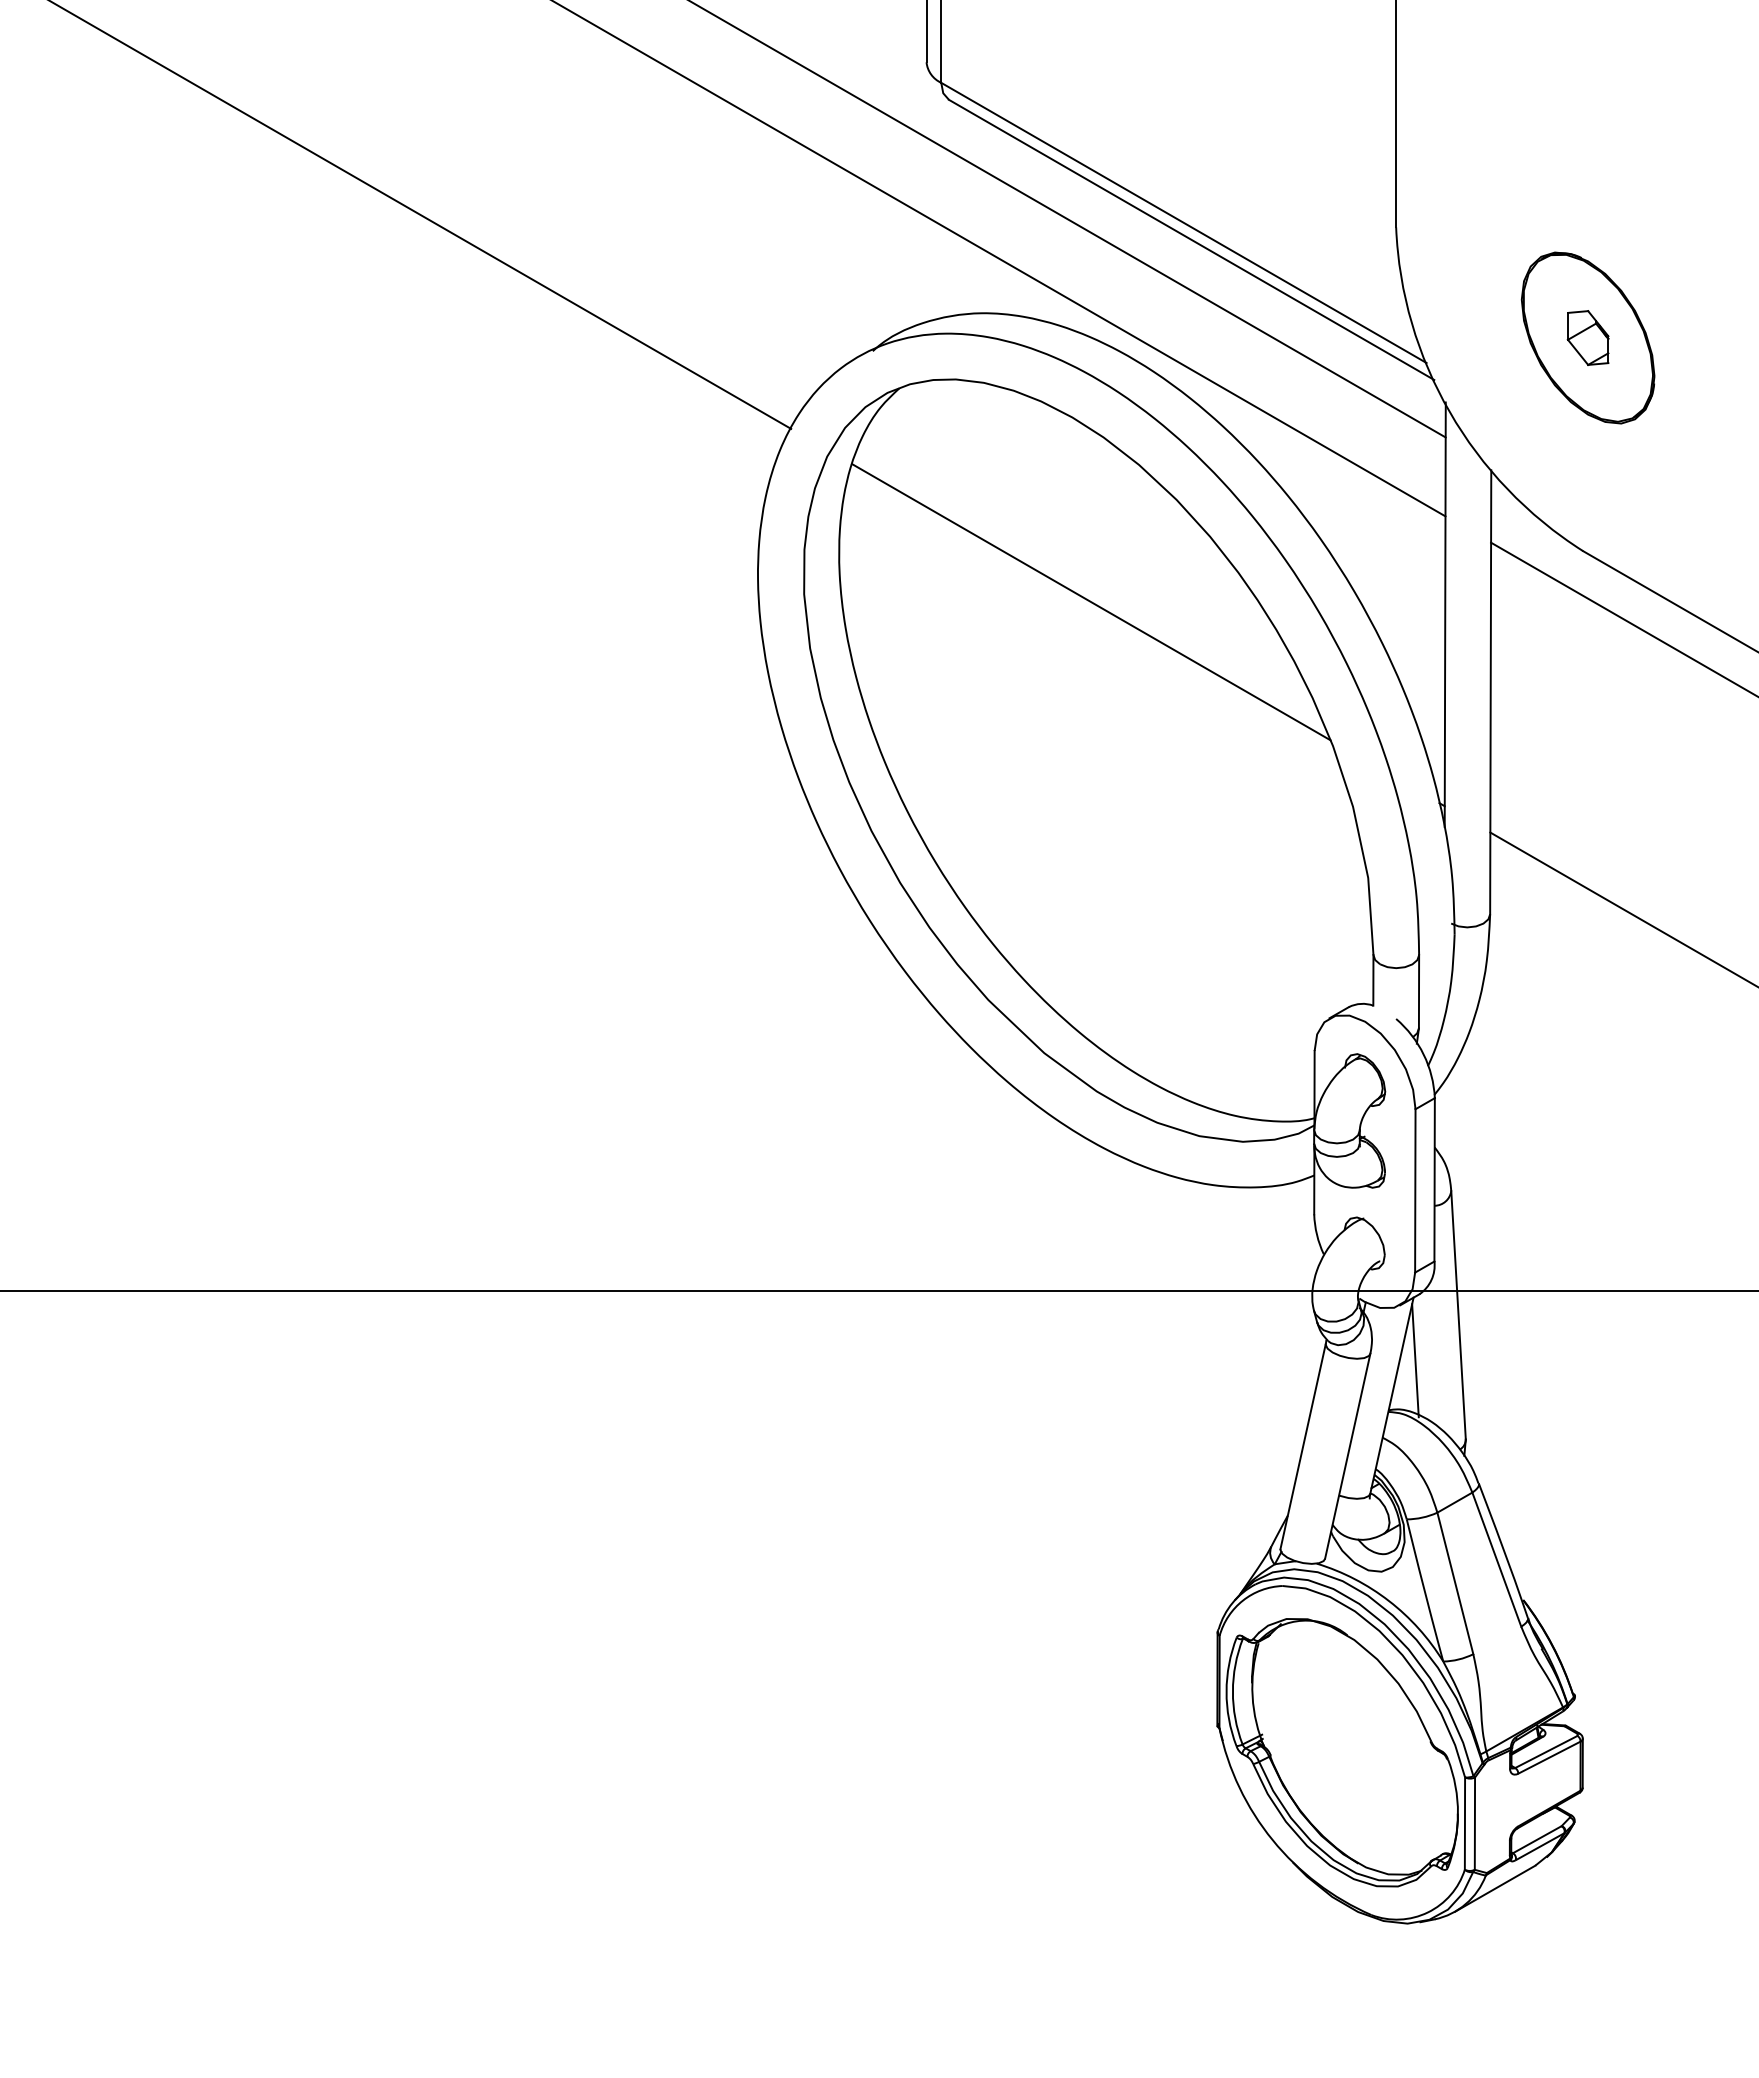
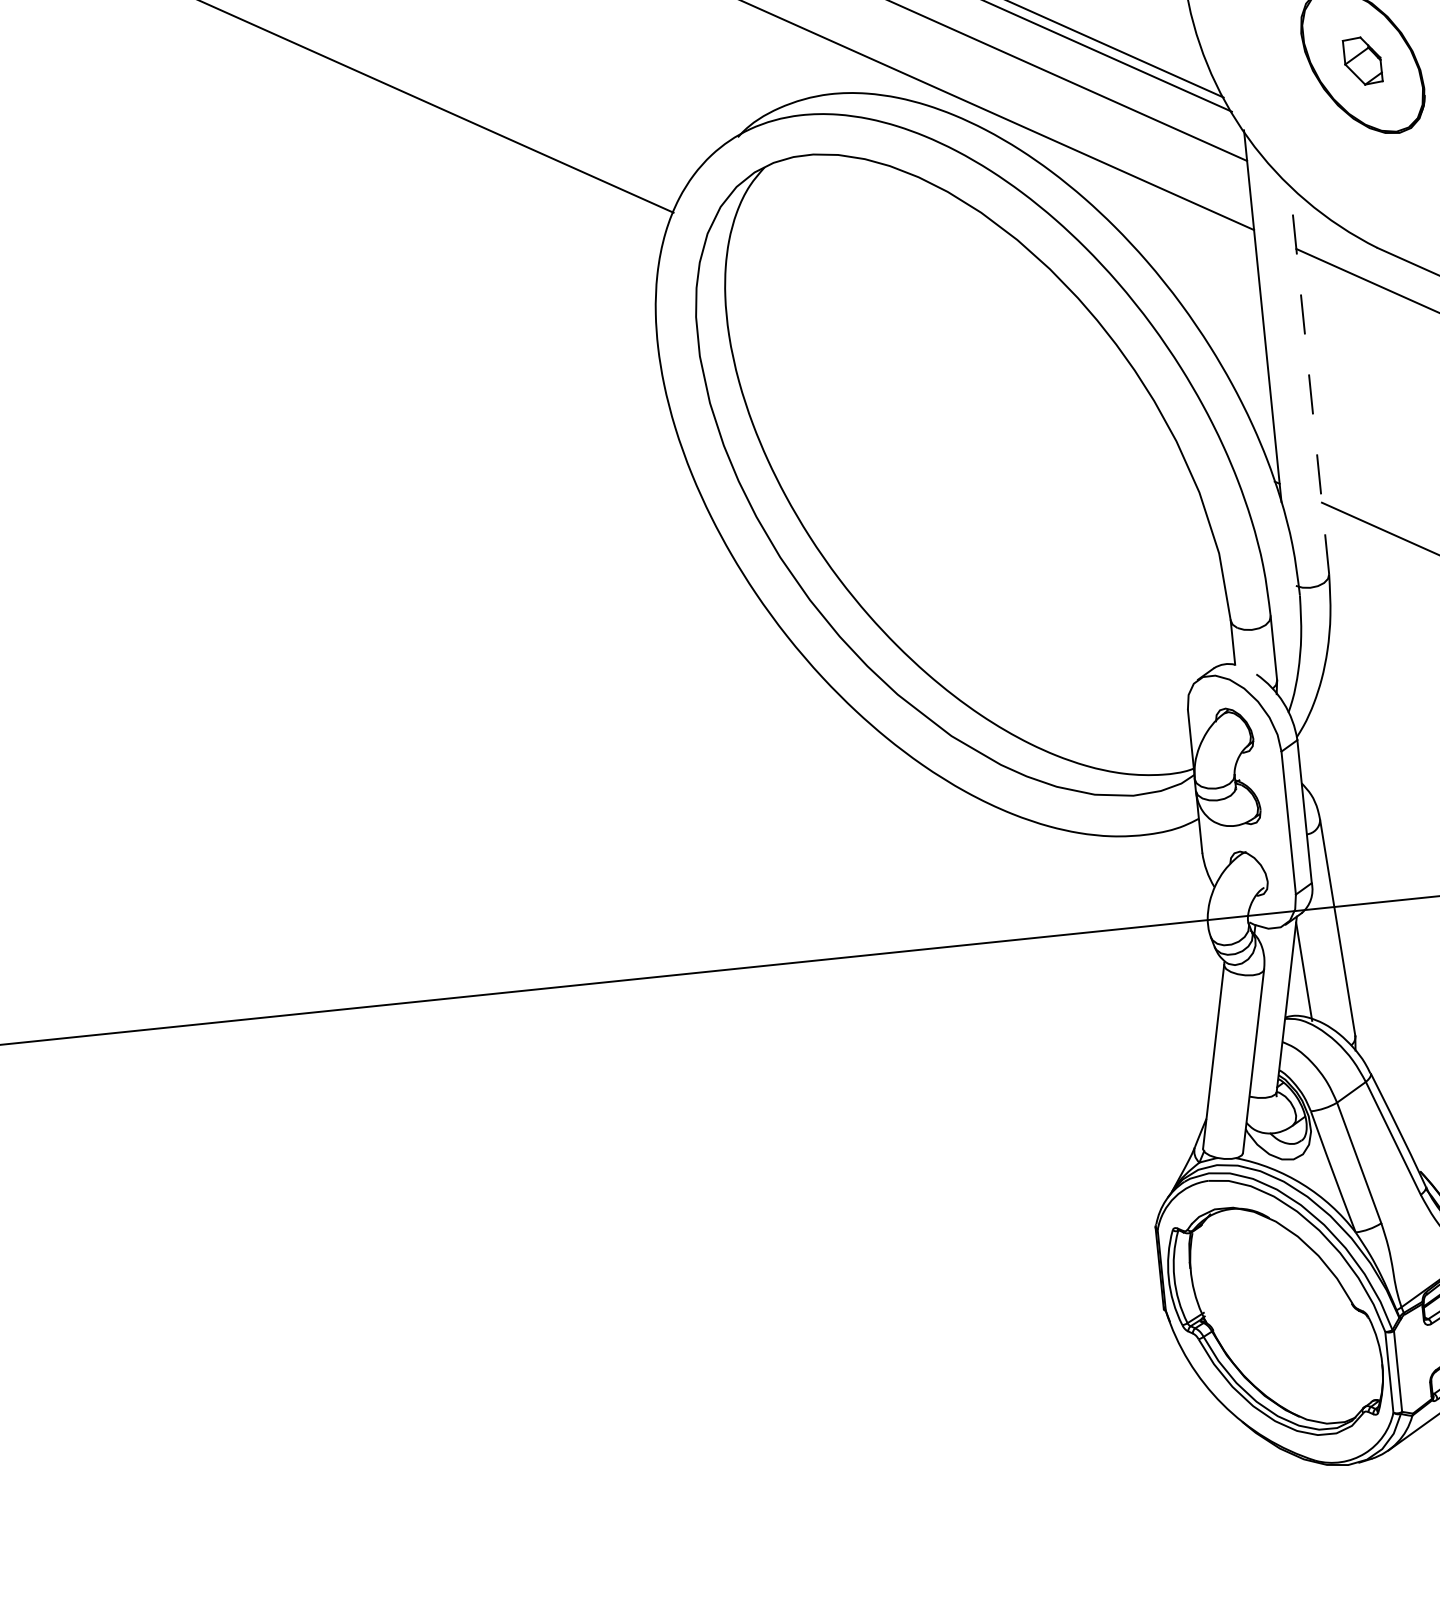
line: (1091, 602) -> (952, 337), removed
line: (1490, 691) -> (1309, 379), solid -> dashed

